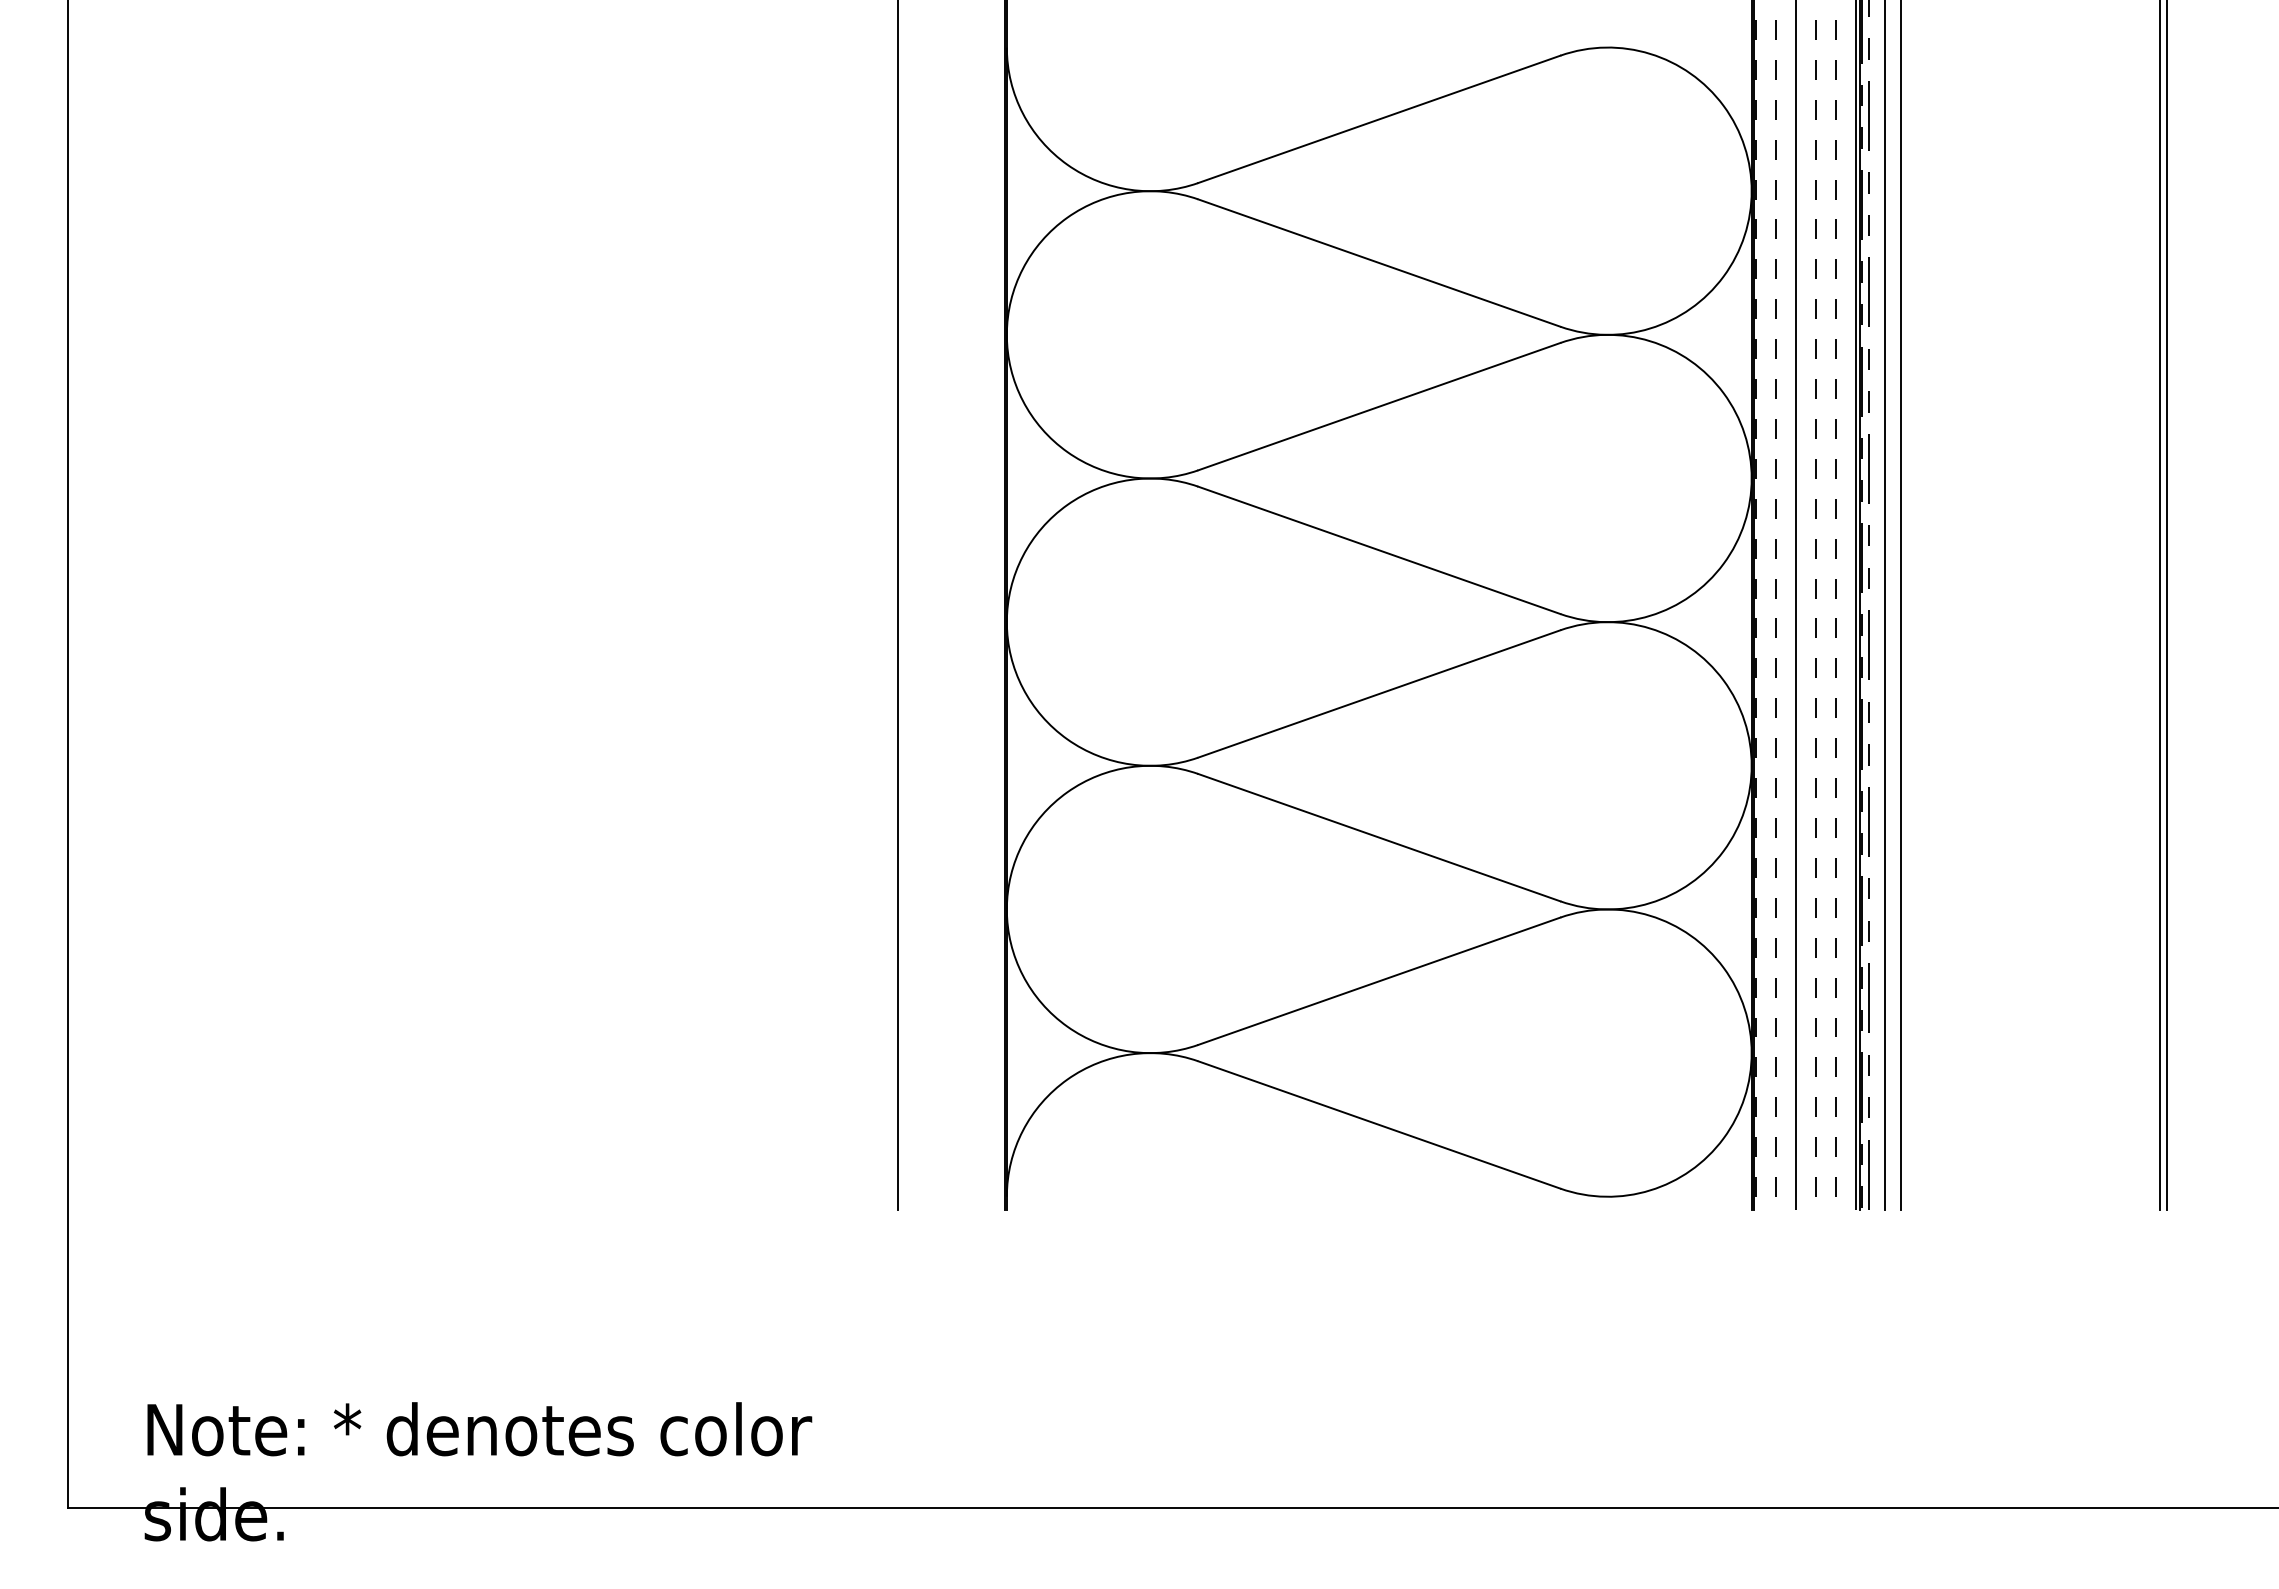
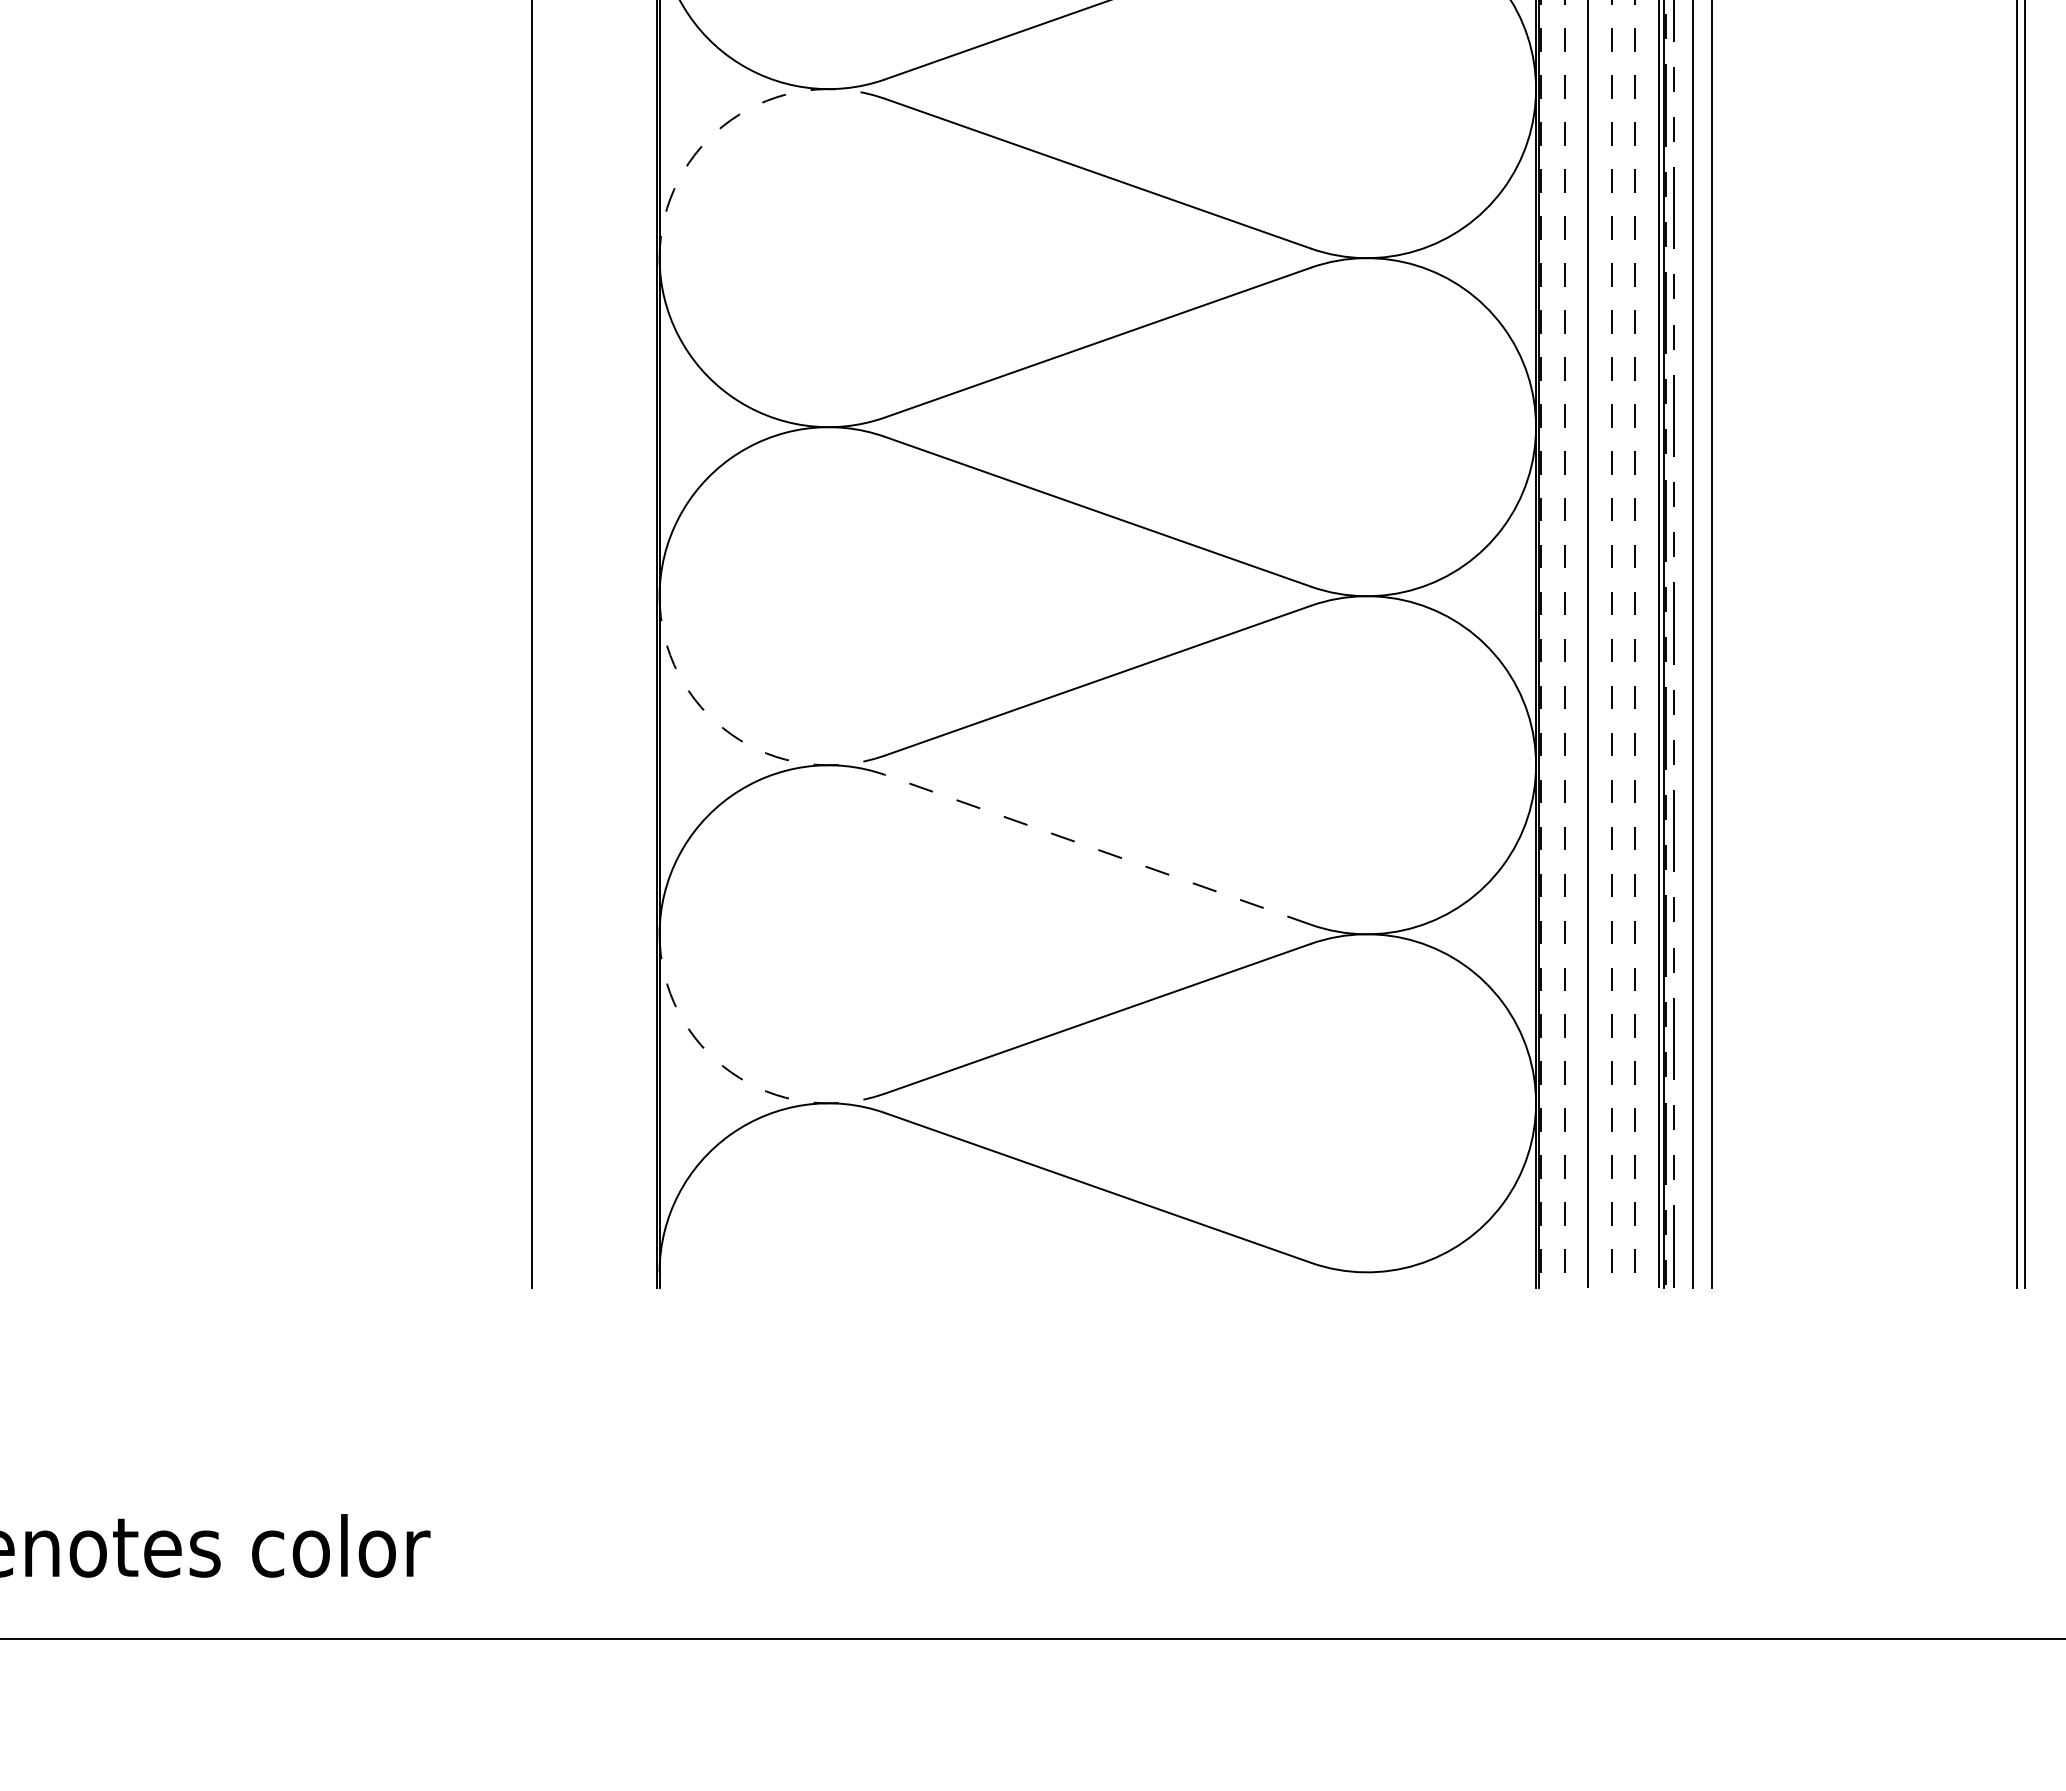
arc: (1067, 217) -> (730, 120), solid -> dashed
arc: (1067, 739) -> (730, 734), solid -> dashed
line: (1379, 837) -> (1098, 849), solid -> dashed
arc: (1067, 1026) -> (730, 1072), solid -> dashed

